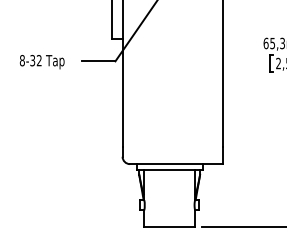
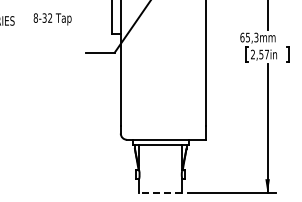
text: (42, 62) -> (52, 19), moved
line: (169, 227) -> (160, 193), solid -> dashed

